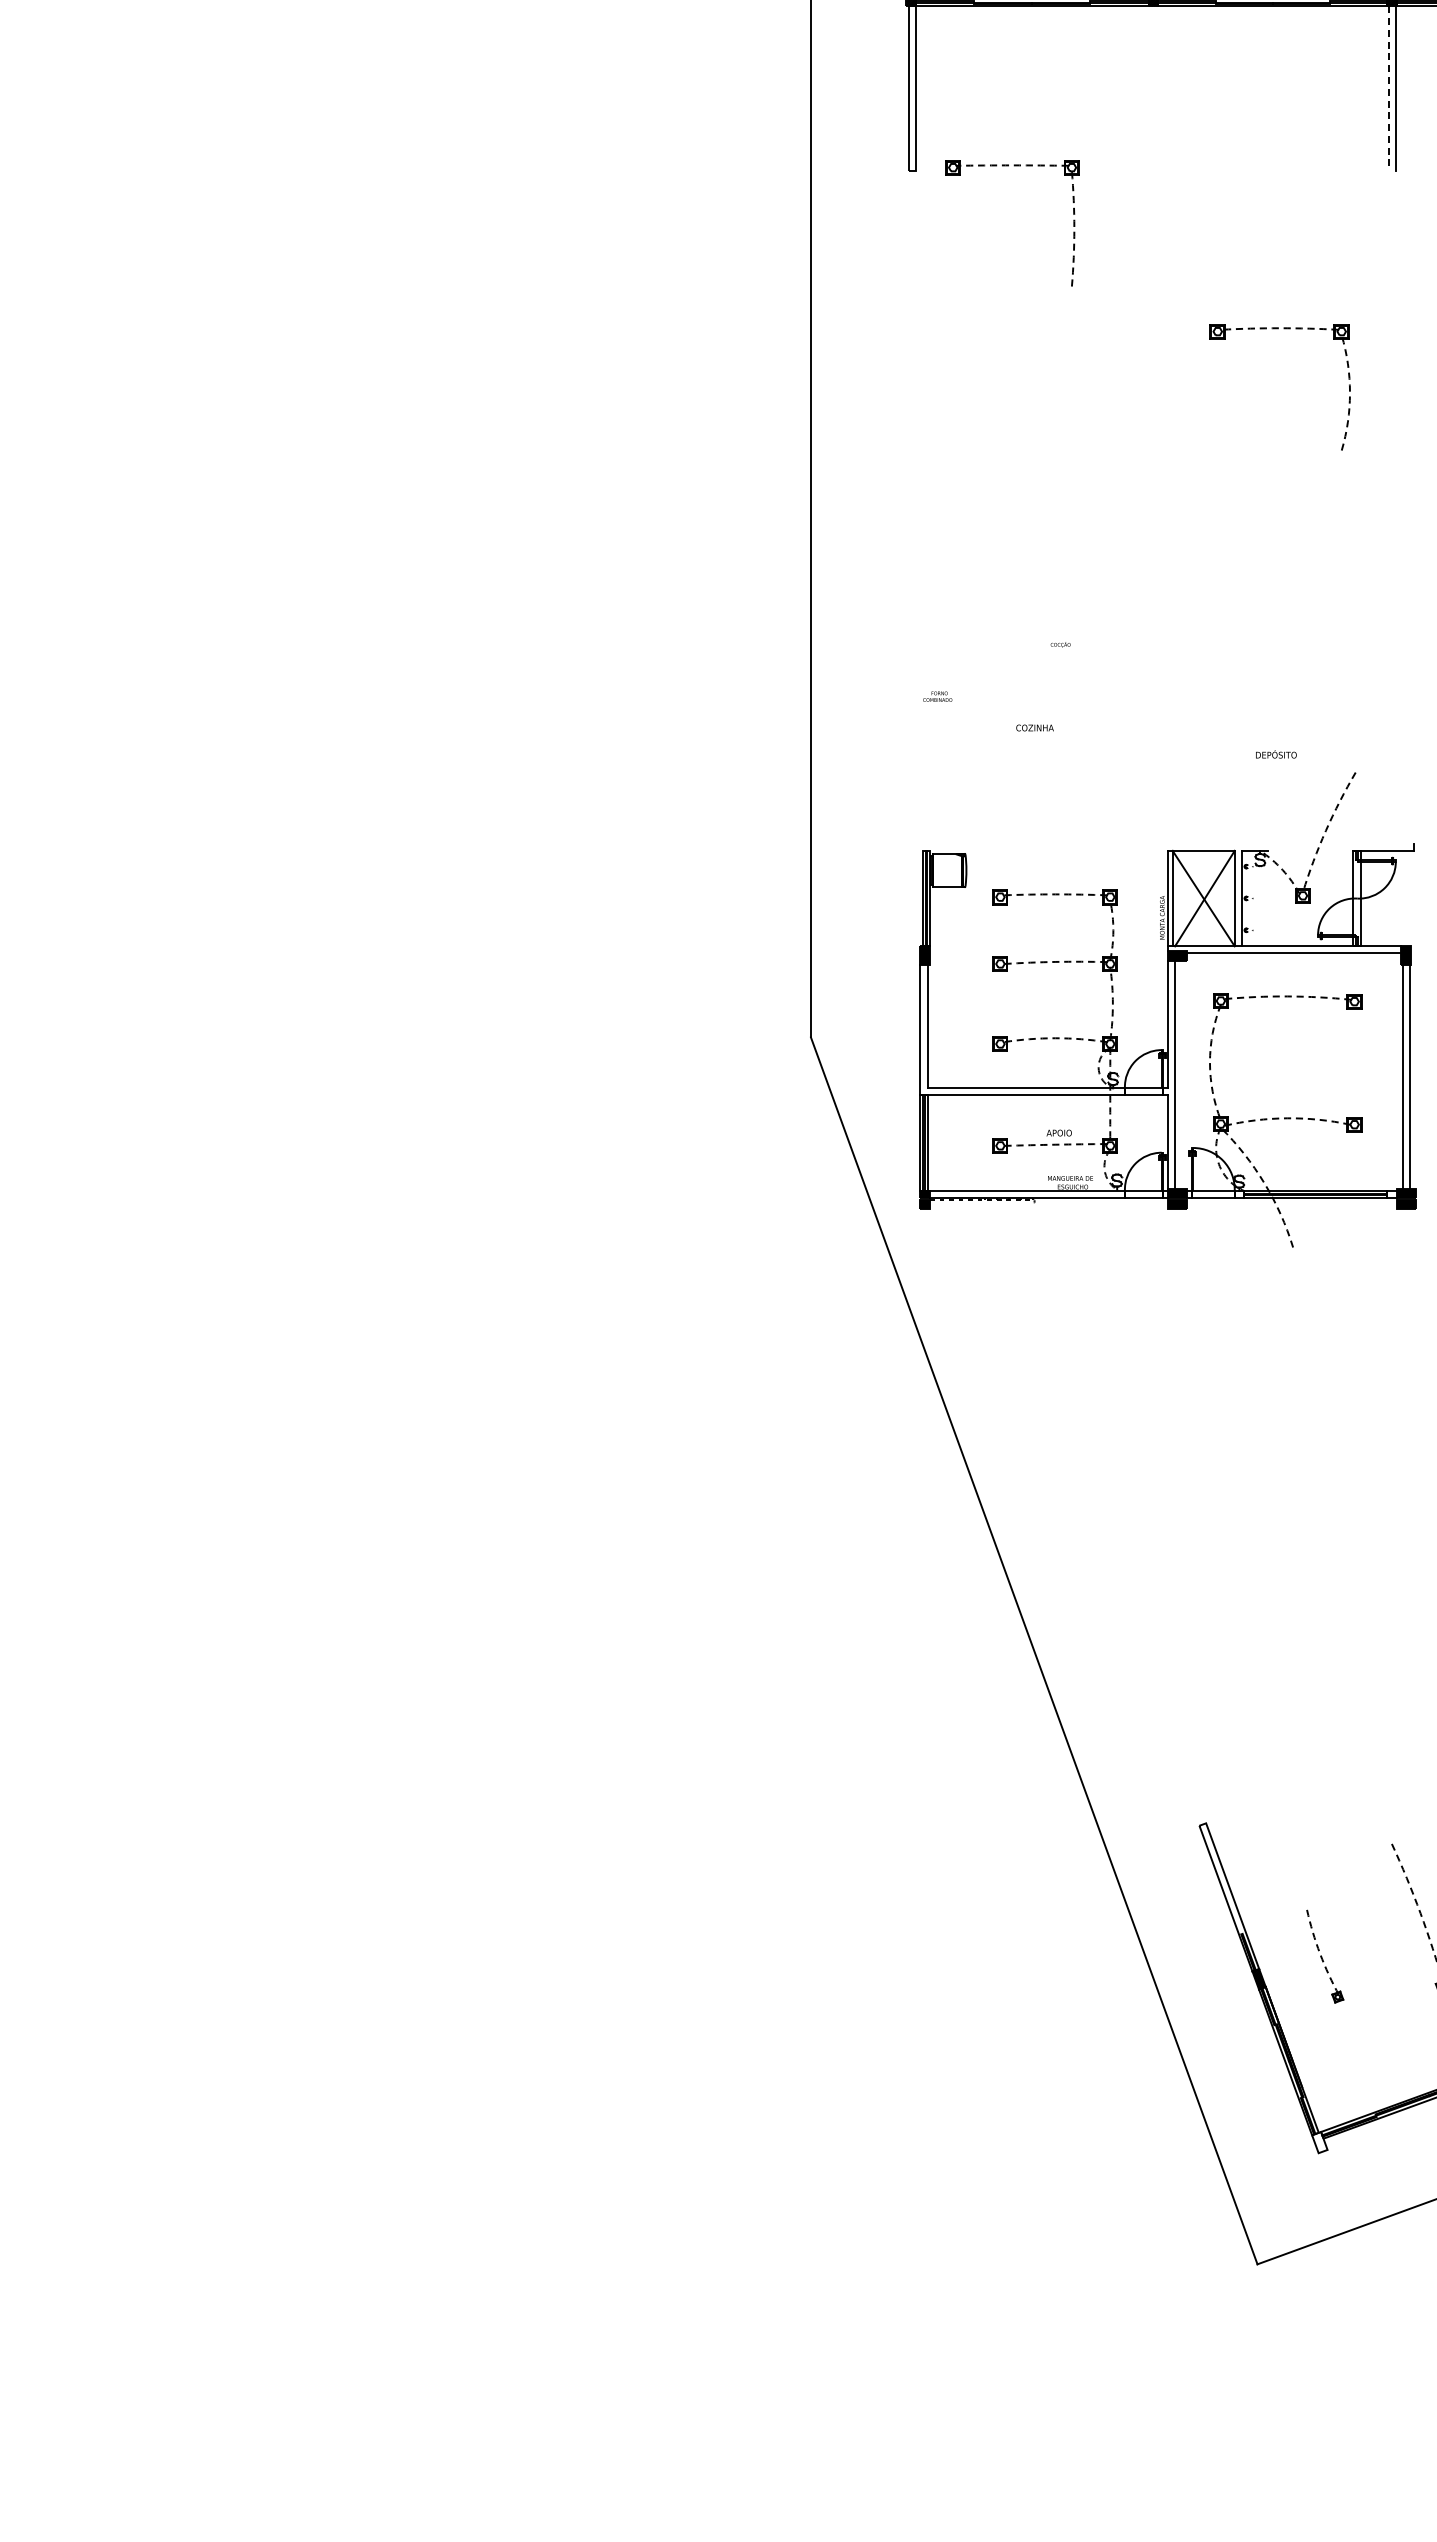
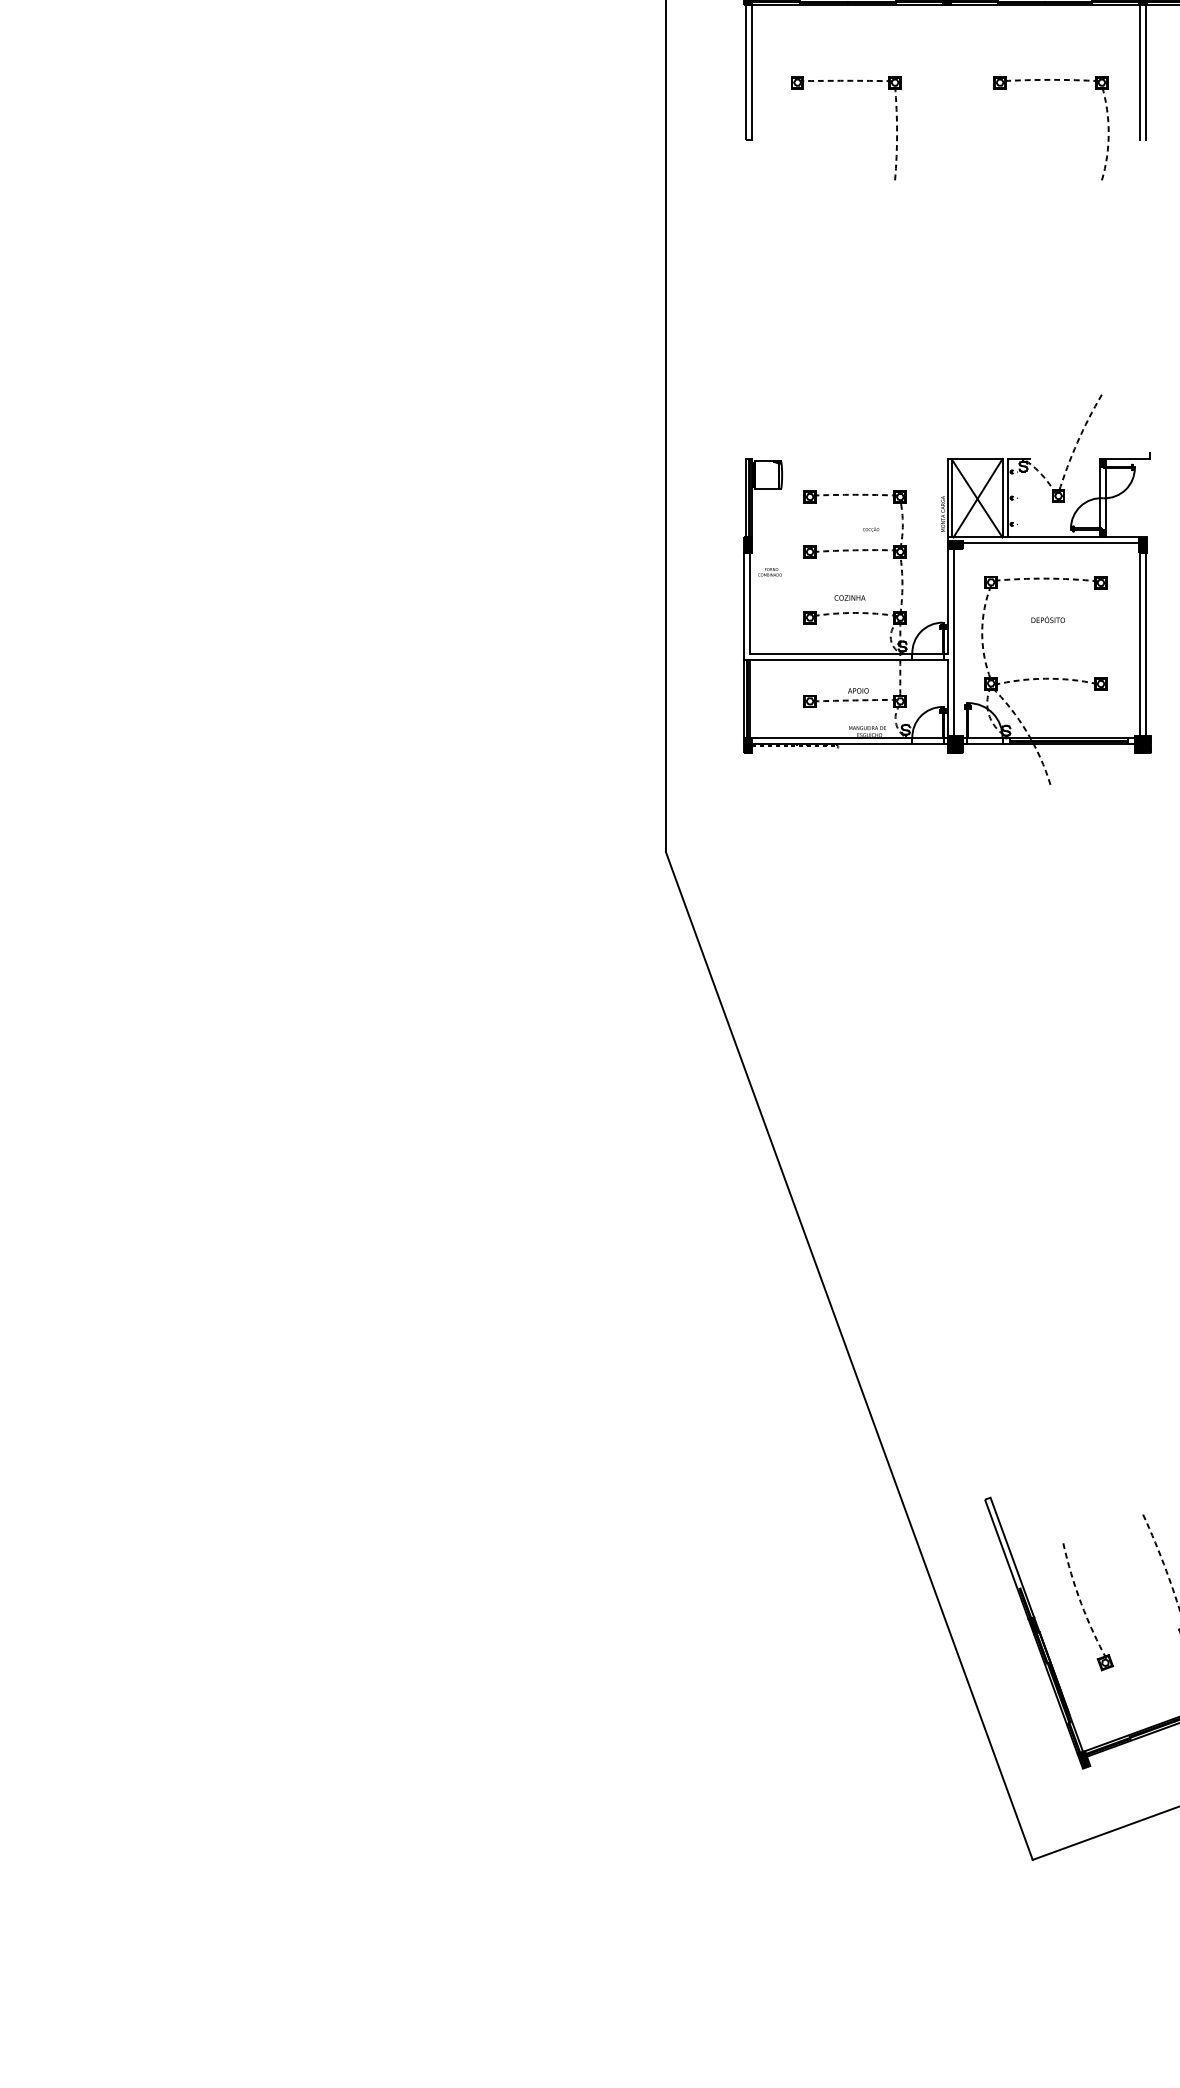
line: (1388, 89) -> (1140, 73), dashed -> solid
part: (1014, 166) -> (847, 81), moved
part: (1278, 329) -> (1049, 80), moved
part: (1167, 1009) -> (947, 589), moved
part: (1325, 1956) -> (1088, 1607), size x1.67
hatch: (1319, 2142) -> (1083, 1759), added

